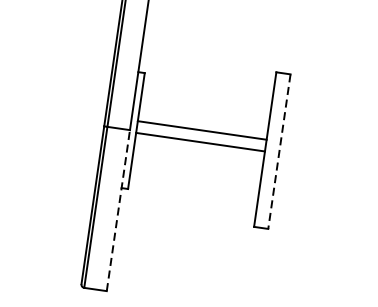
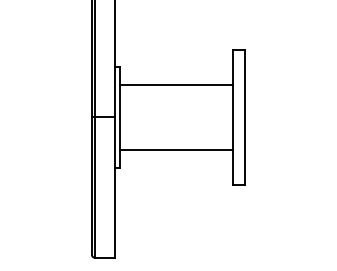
line: (202, 130) -> (176, 84), moved
line: (200, 141) -> (176, 149), moved
line: (278, 151) -> (244, 117), dashed -> solid
line: (118, 209) -> (114, 186), dashed -> solid

